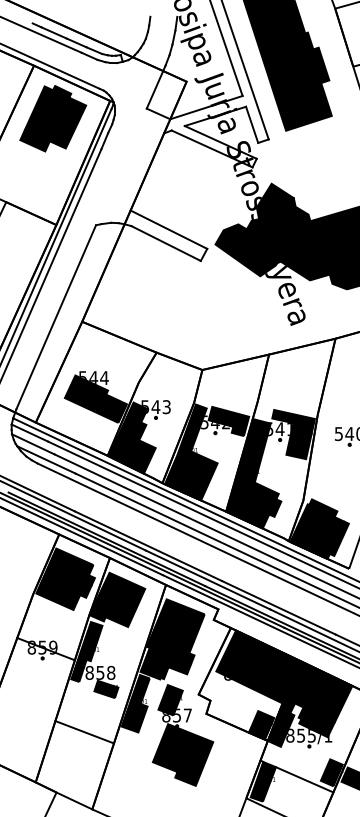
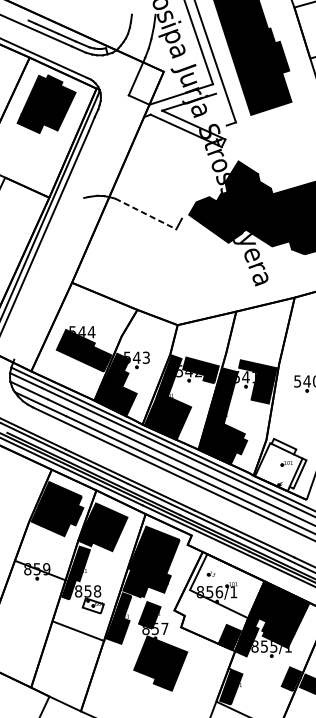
line: (252, 124) -> (221, 109), removed
line: (168, 229) -> (147, 201), removed
line: (166, 243) -> (146, 213), solid -> dashed
line: (56, 317) -> (49, 279), removed
fill: (319, 528) -> (280, 464), removed
fill: (258, 666) -> (227, 585), removed
fill: (106, 689) -> (93, 605), removed
line: (84, 732) -> (78, 631), moved
line: (304, 779) -> (267, 685), removed

